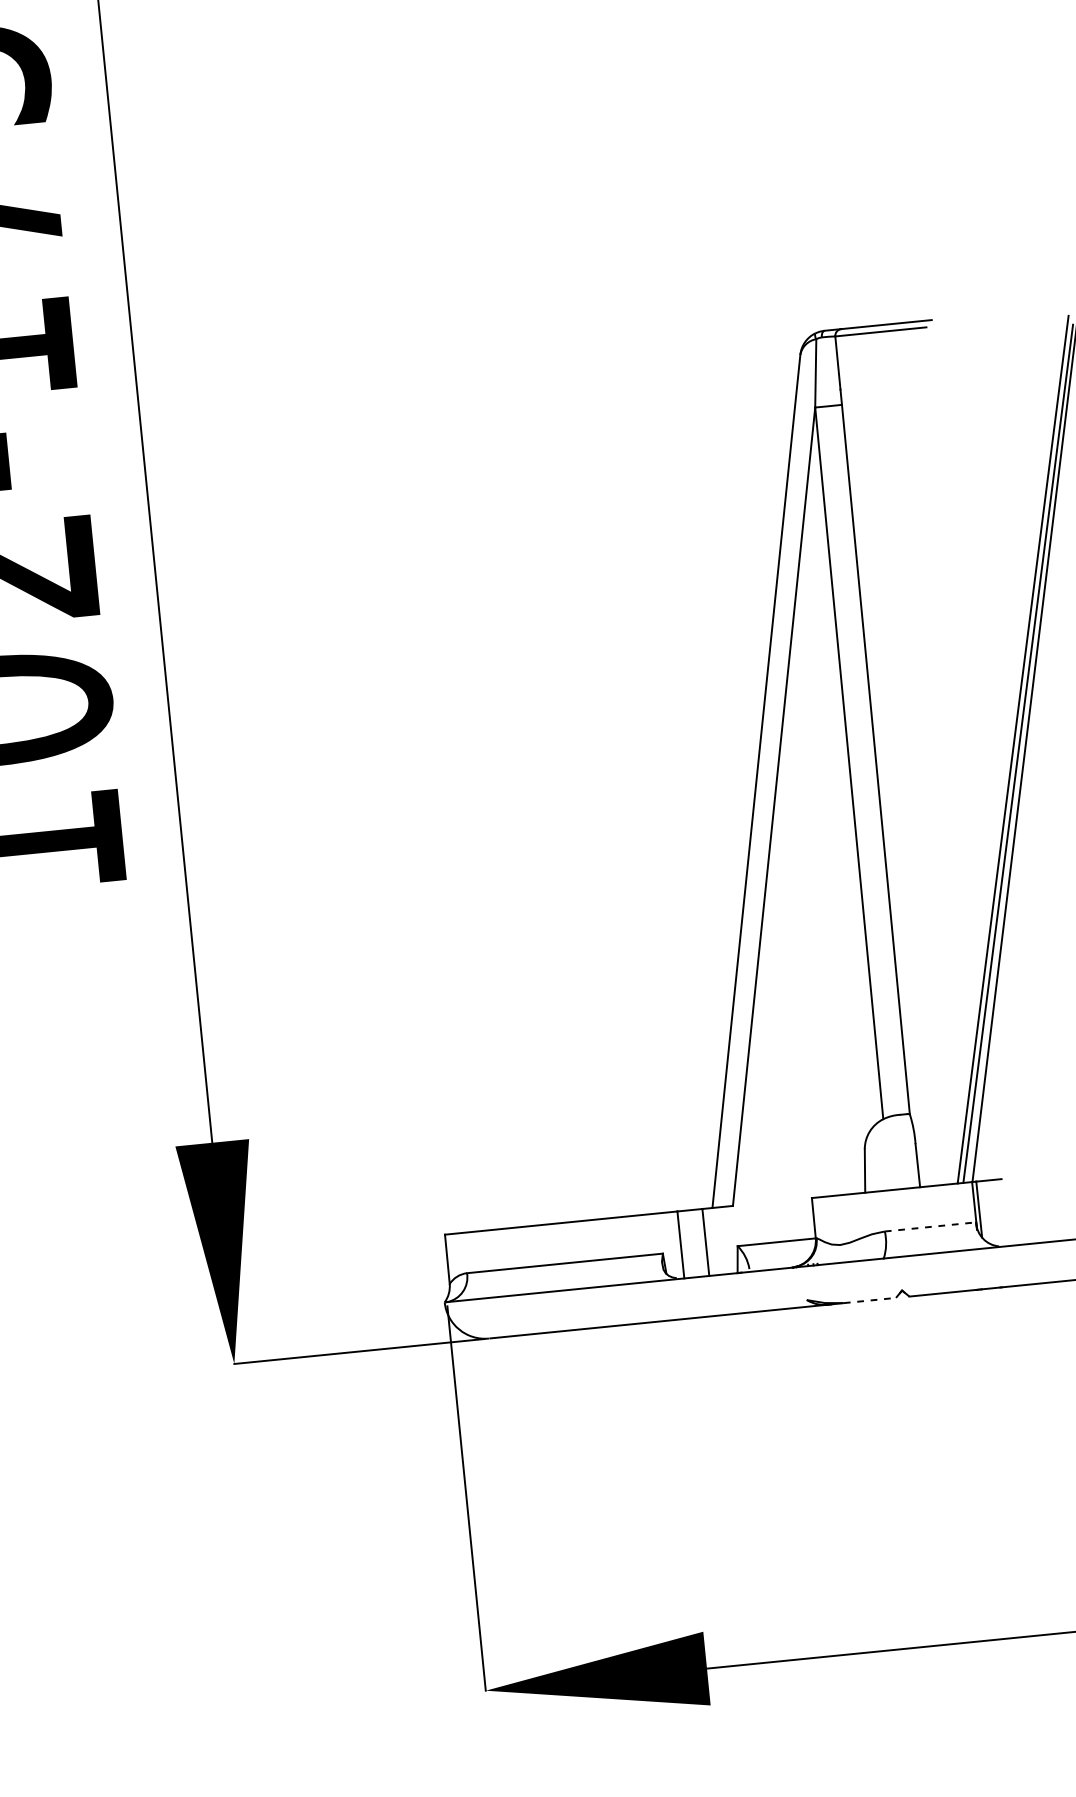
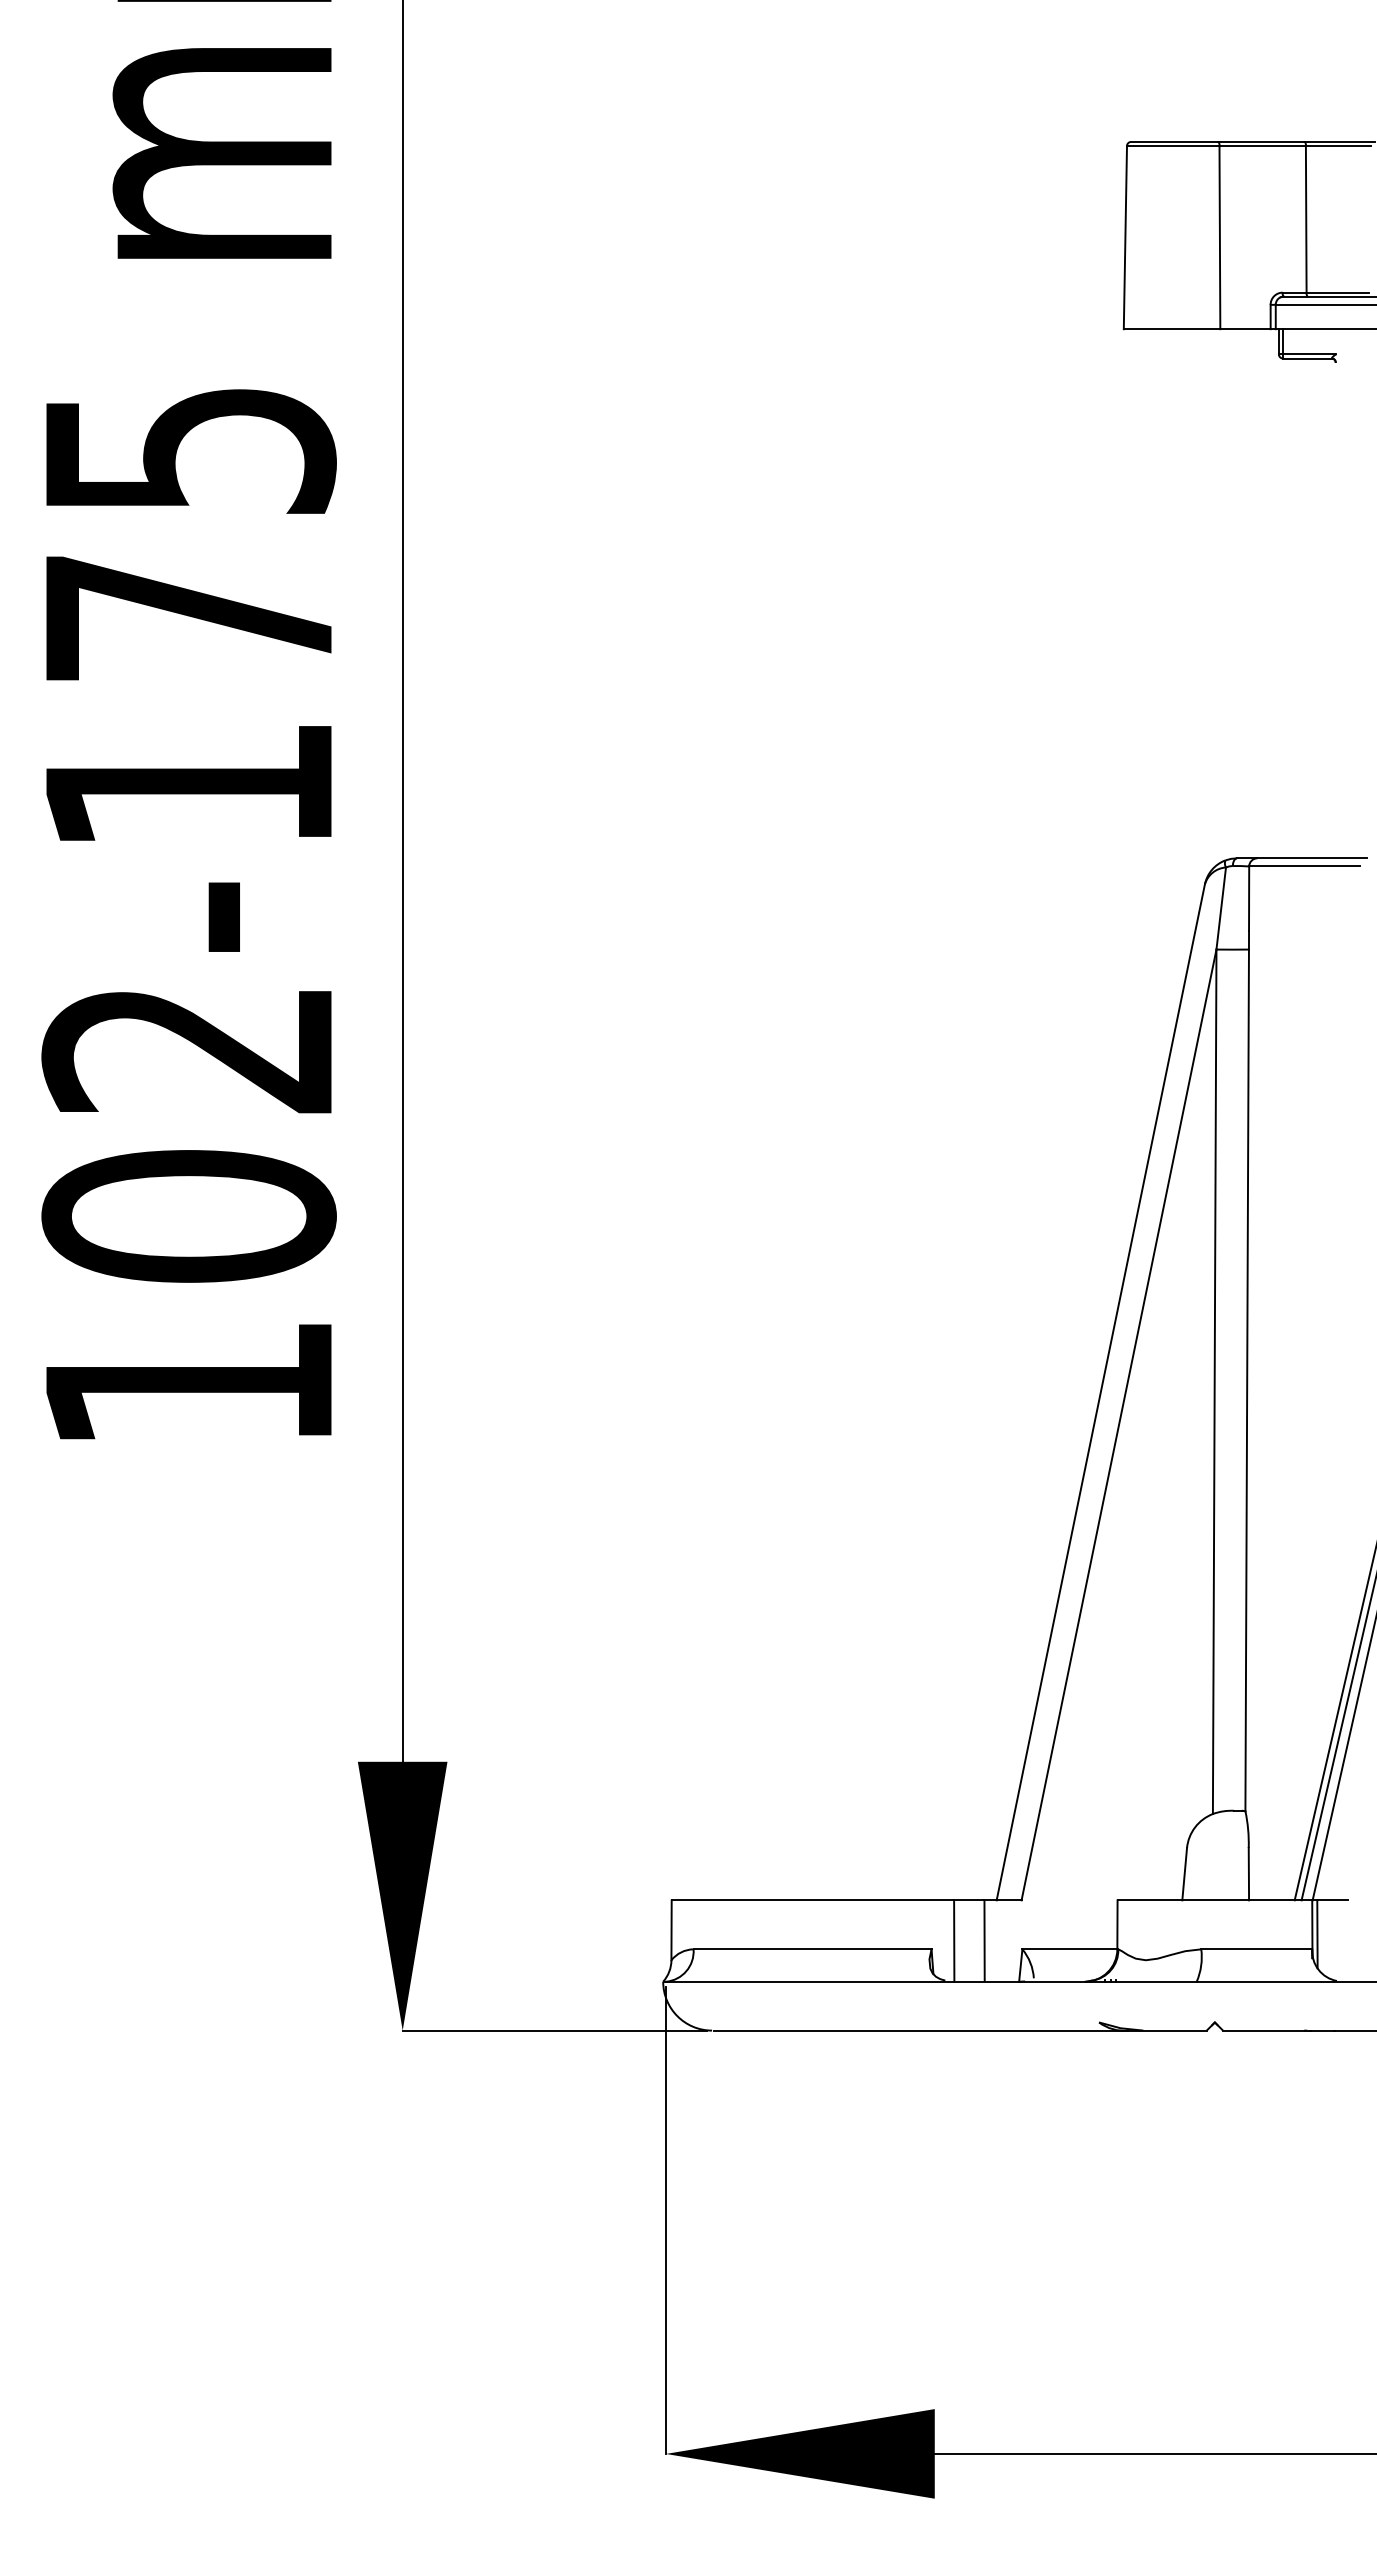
line: (931, 1227) -> (1257, 1949), dashed -> solid
line: (870, 1300) -> (1175, 2030), dashed -> solid

